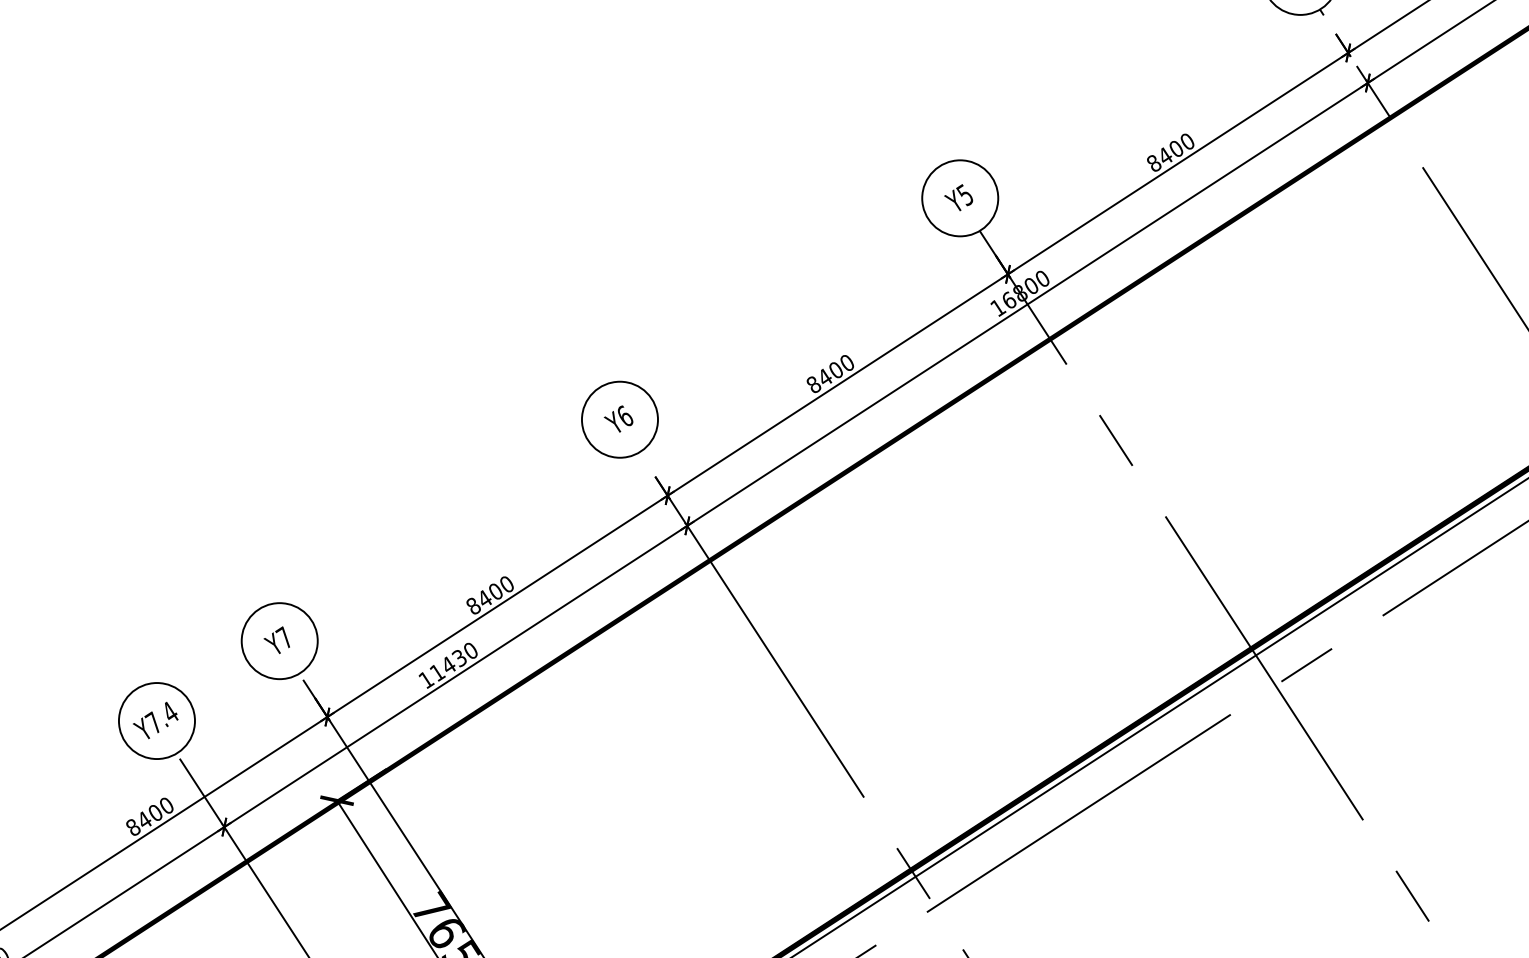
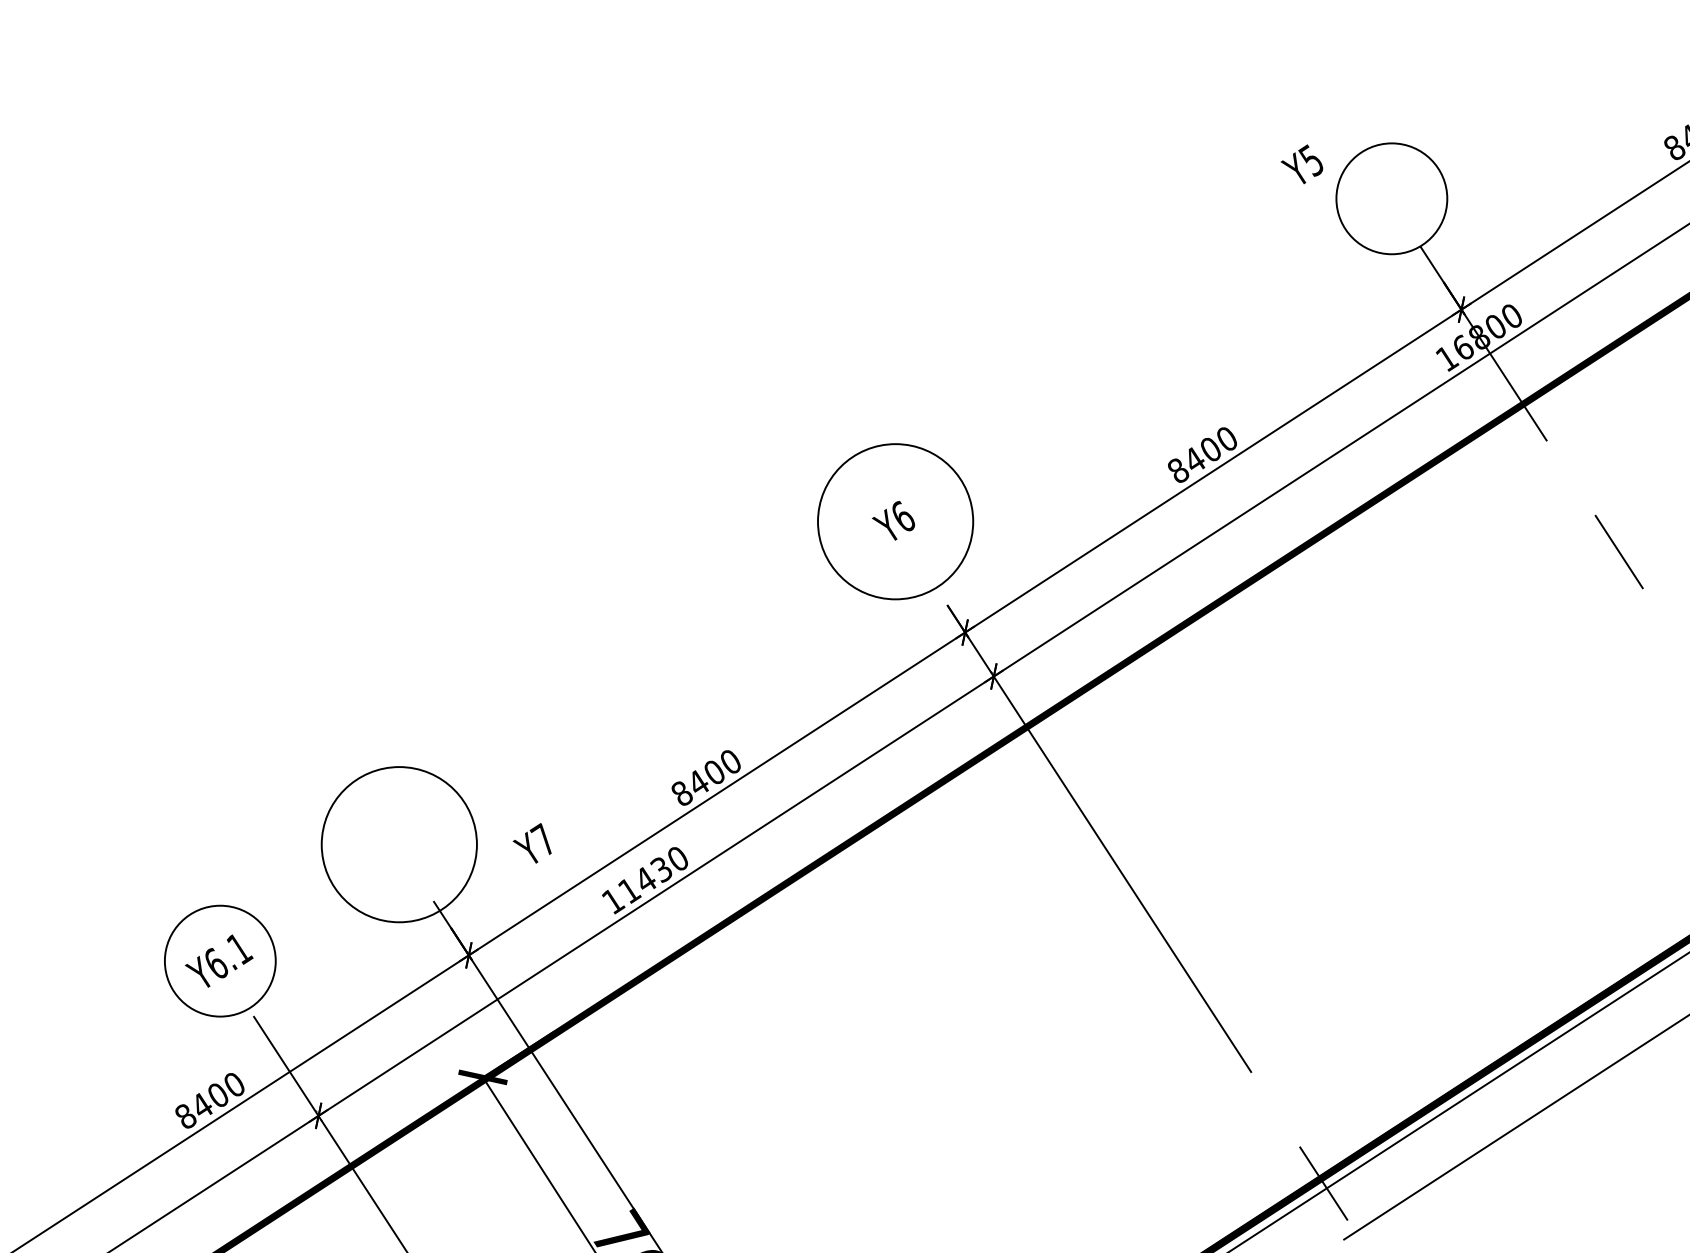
text: (958, 197) -> (1301, 164), moved
circle: (619, 419) -> (894, 521), size x1.4
text: (276, 639) -> (531, 842), moved
circle: (279, 641) -> (399, 845), size x1.4
text: (161, 717) -> (226, 956), Y7.4 -> Y6.1

